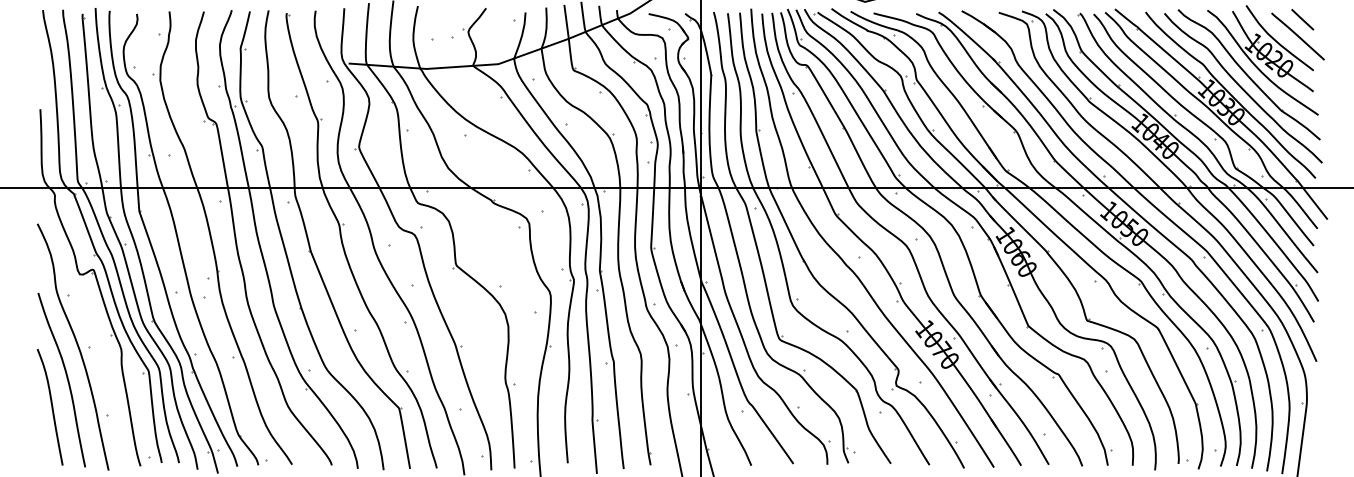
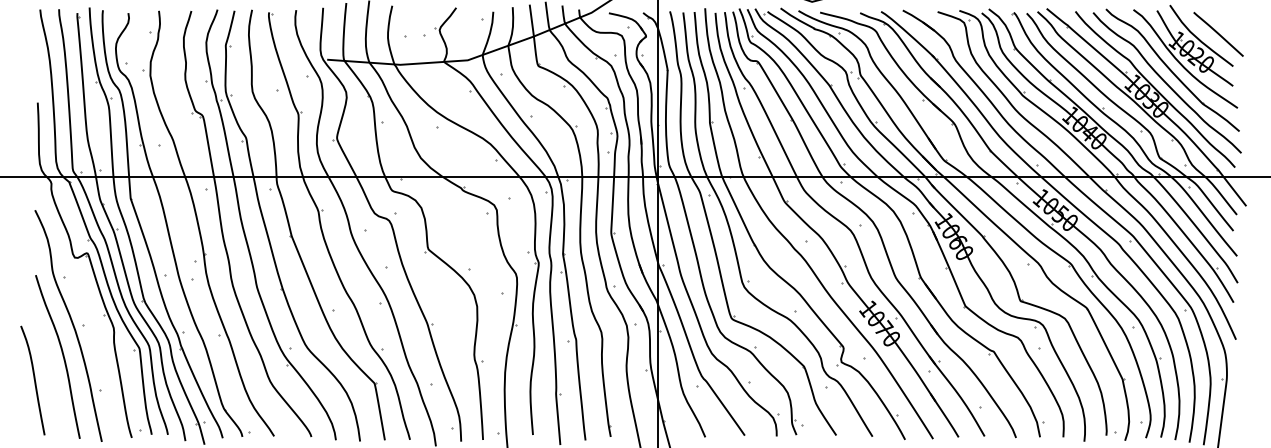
line: (1302, 19) -> (1222, 18), removed
curve: (51, 407) -> (34, 380), moved

